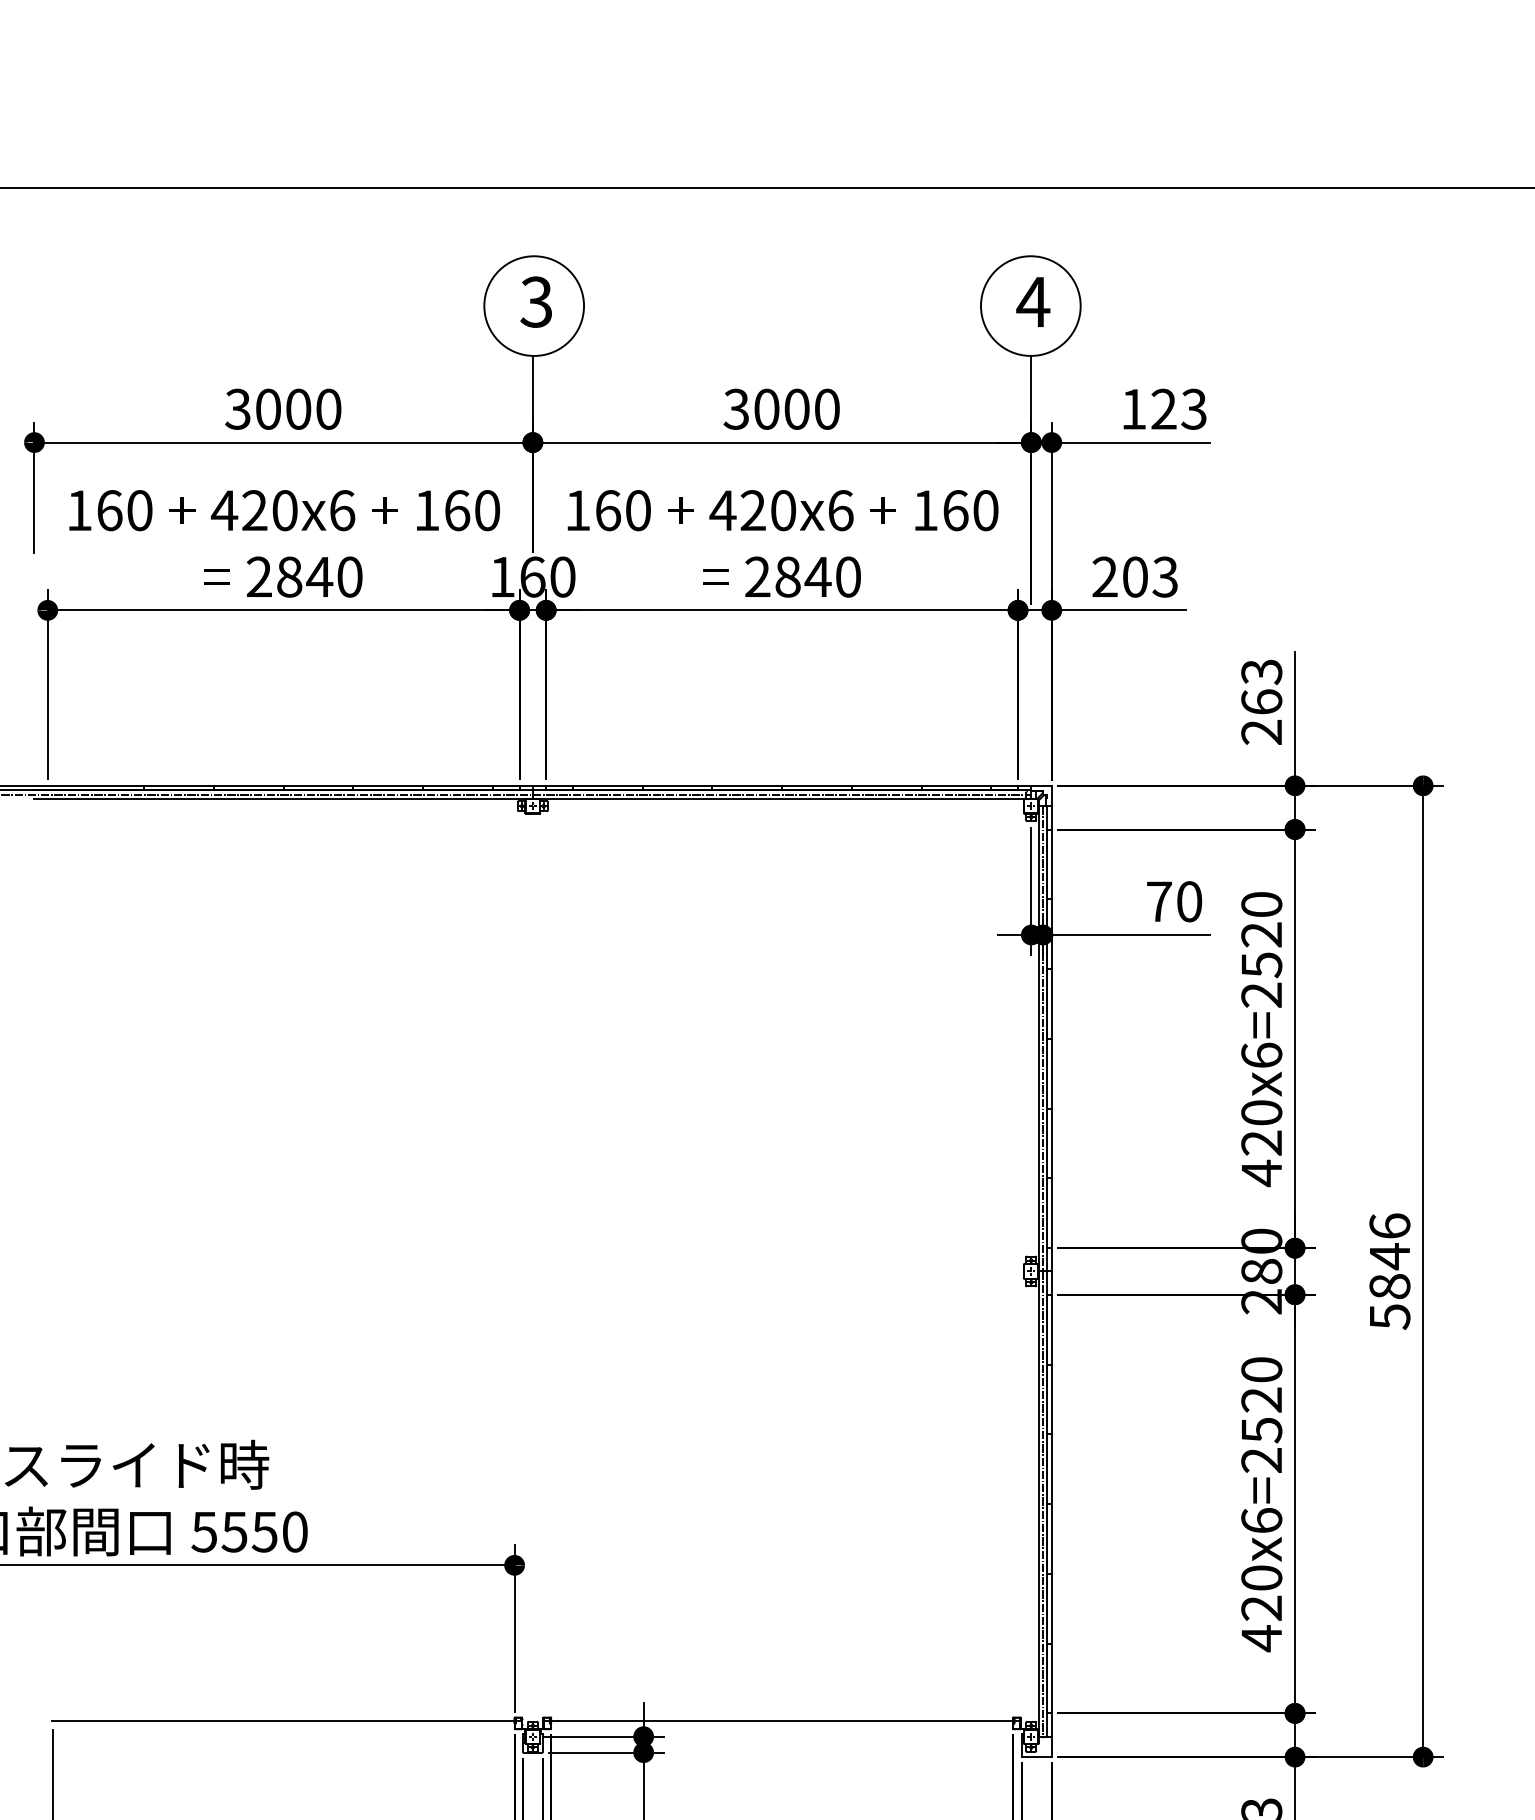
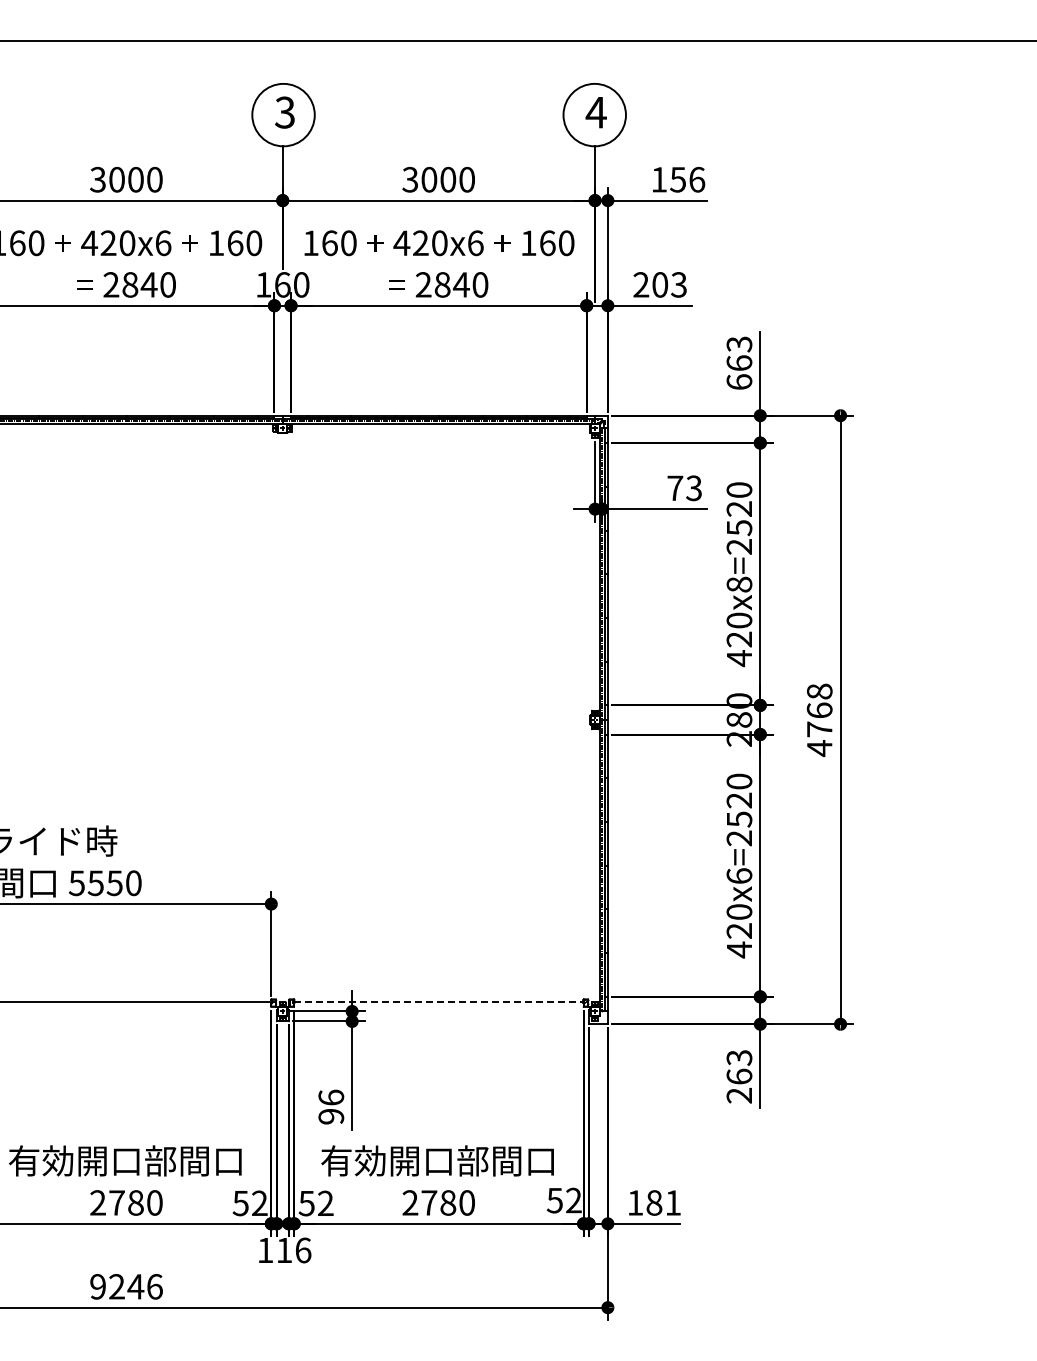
text: (1178, 408) -> (687, 179), 123 -> 156
text: (1261, 731) -> (739, 381), 263 -> 663
text: (1188, 902) -> (693, 488), 70 -> 73
text: (1261, 1055) -> (739, 584), 420x6=2520 -> 420x8=2520
text: (1389, 1272) -> (819, 720), 5846 -> 4768
line: (783, 1720) -> (439, 1001), solid -> dashed

